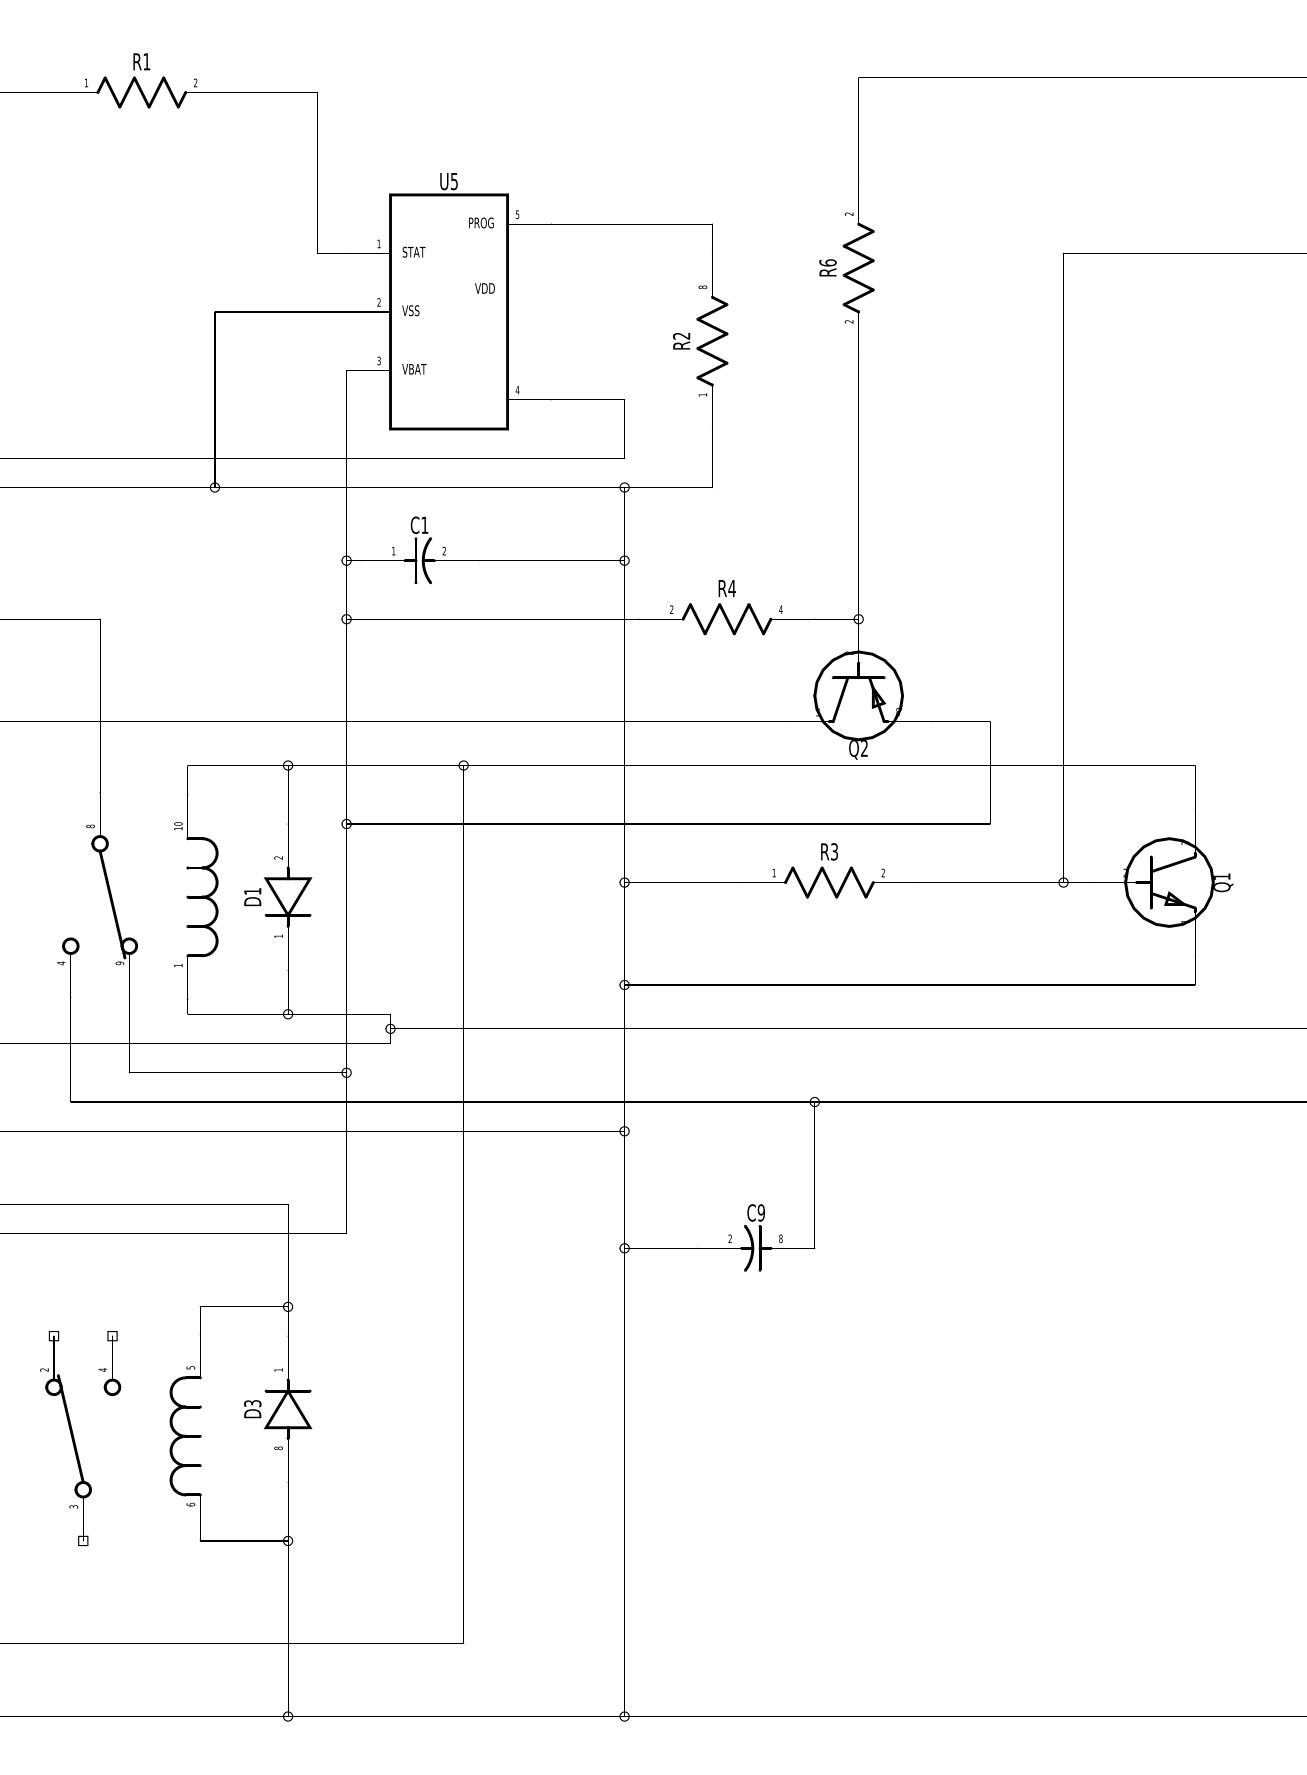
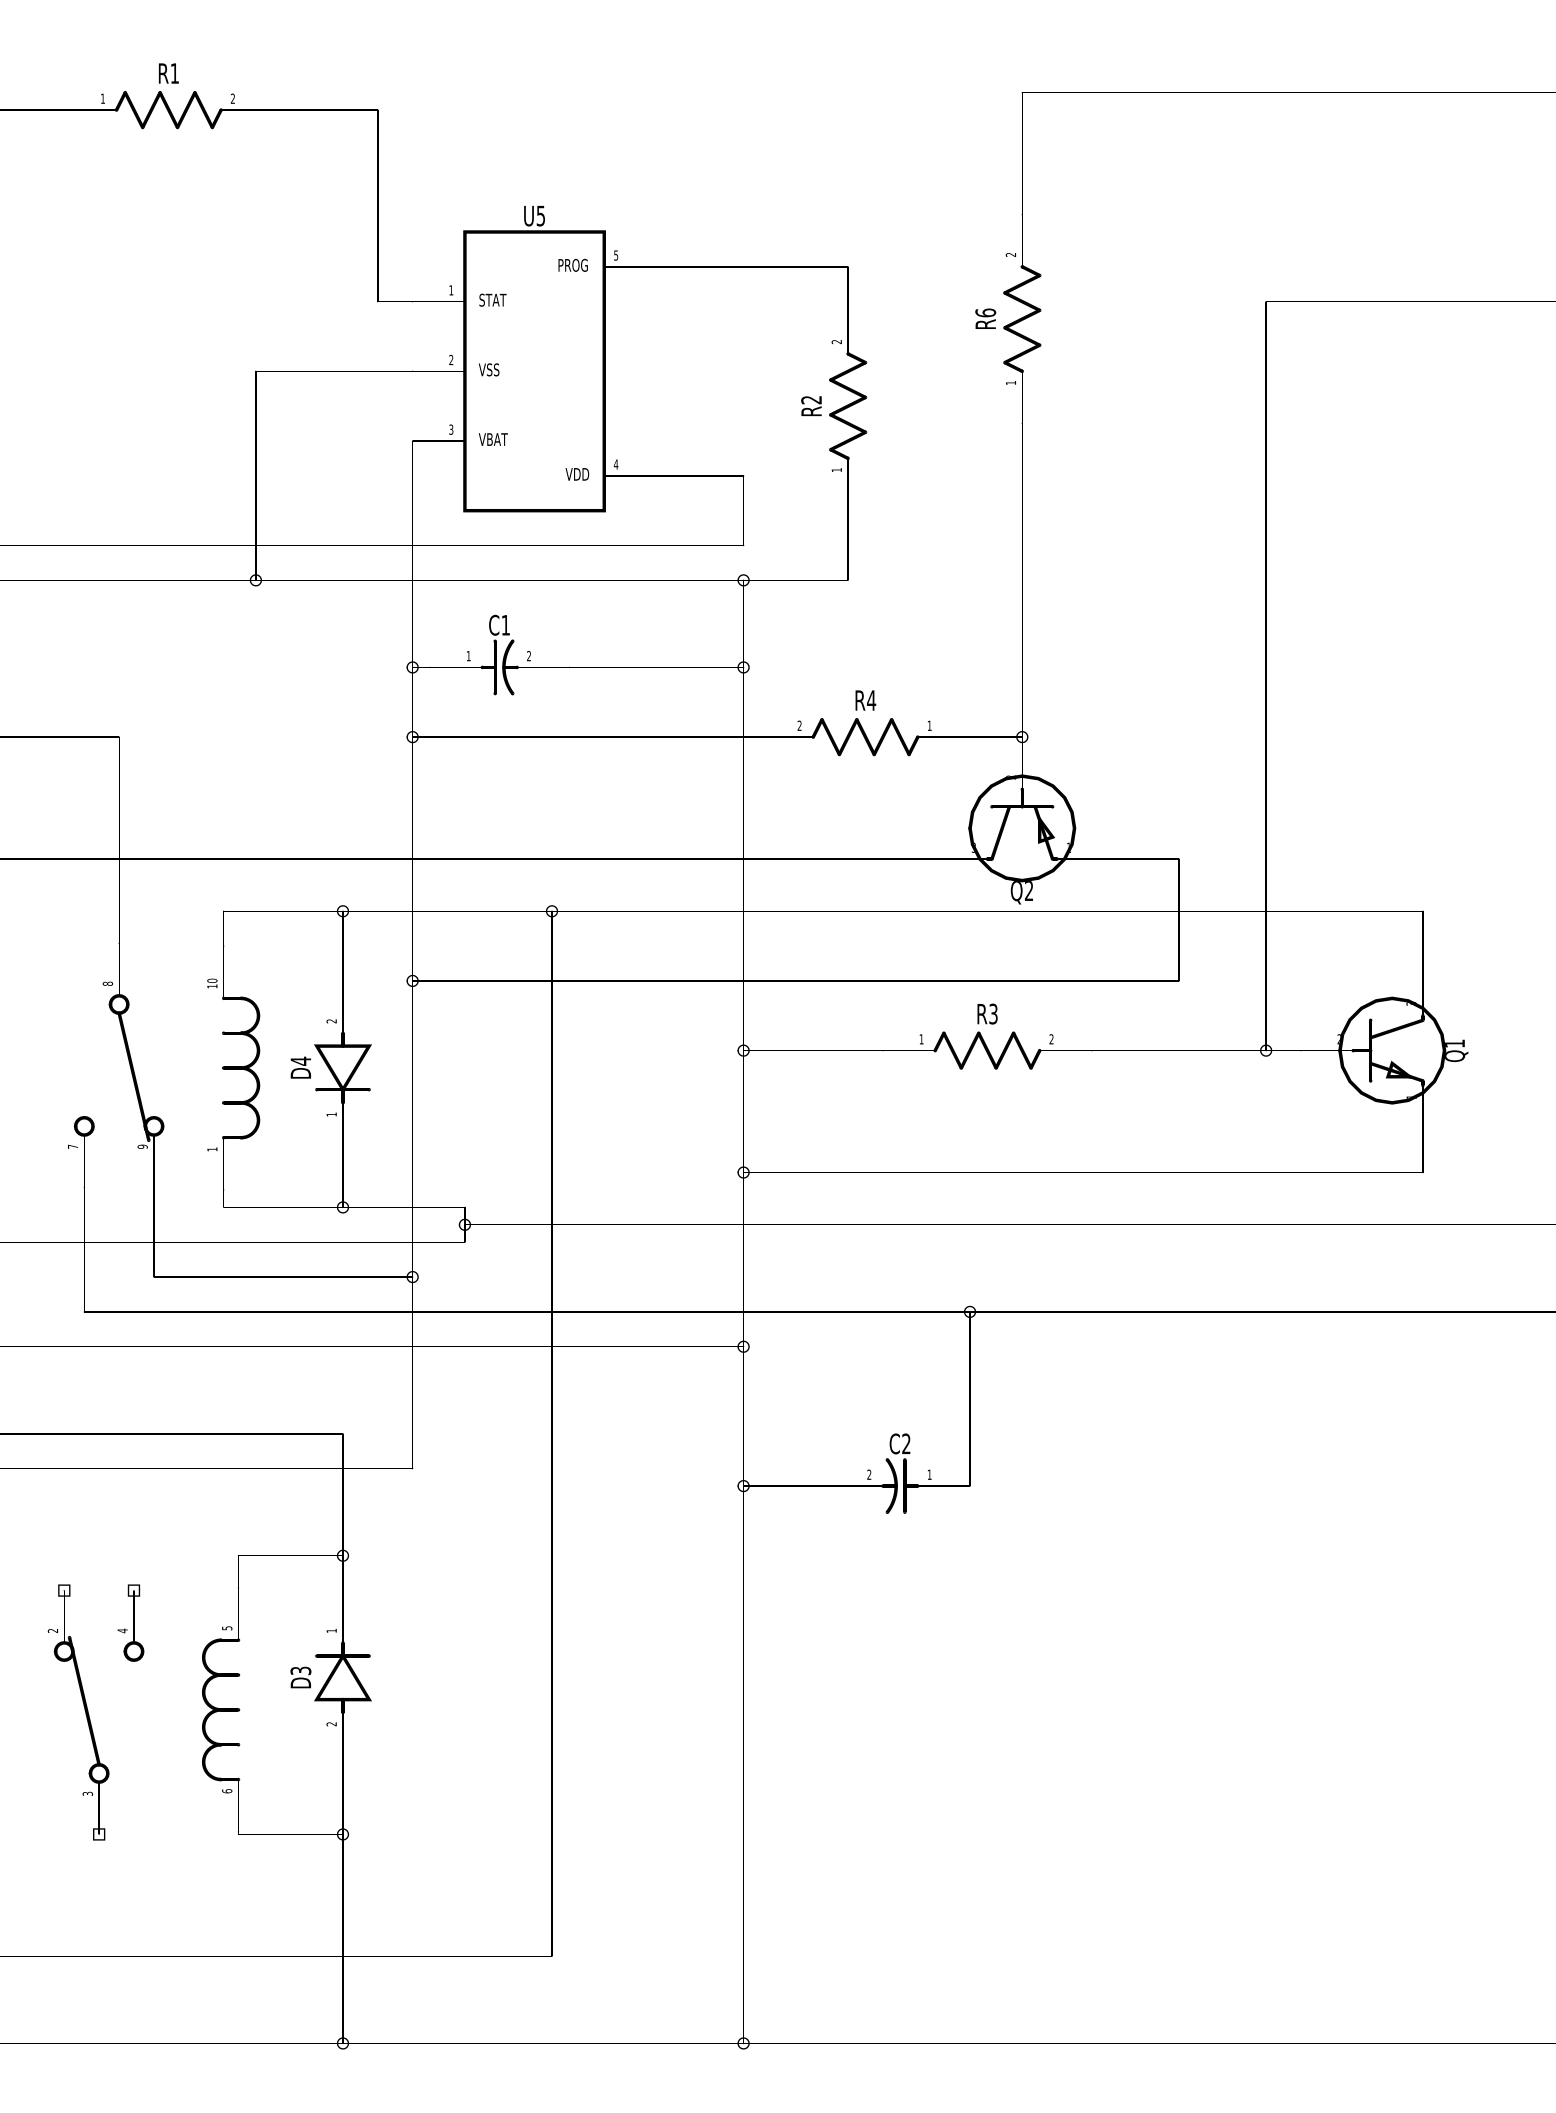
text: (702, 286) -> (836, 341), 8 -> 2
text: (485, 288) -> (577, 474), moved
text: (848, 322) -> (1010, 383), 2 -> 1
text: (780, 609) -> (929, 725), 4 -> 1
text: (898, 711) -> (1069, 847), 8 -> 1
text: (252, 890) -> (300, 1060), D1 -> D4
text: (61, 963) -> (73, 1146), 4 -> 7
text: (761, 1212) -> (906, 1443), C9 -> C2
text: (780, 1238) -> (929, 1474), 8 -> 1
text: (278, 1448) -> (331, 1724), 8 -> 2

